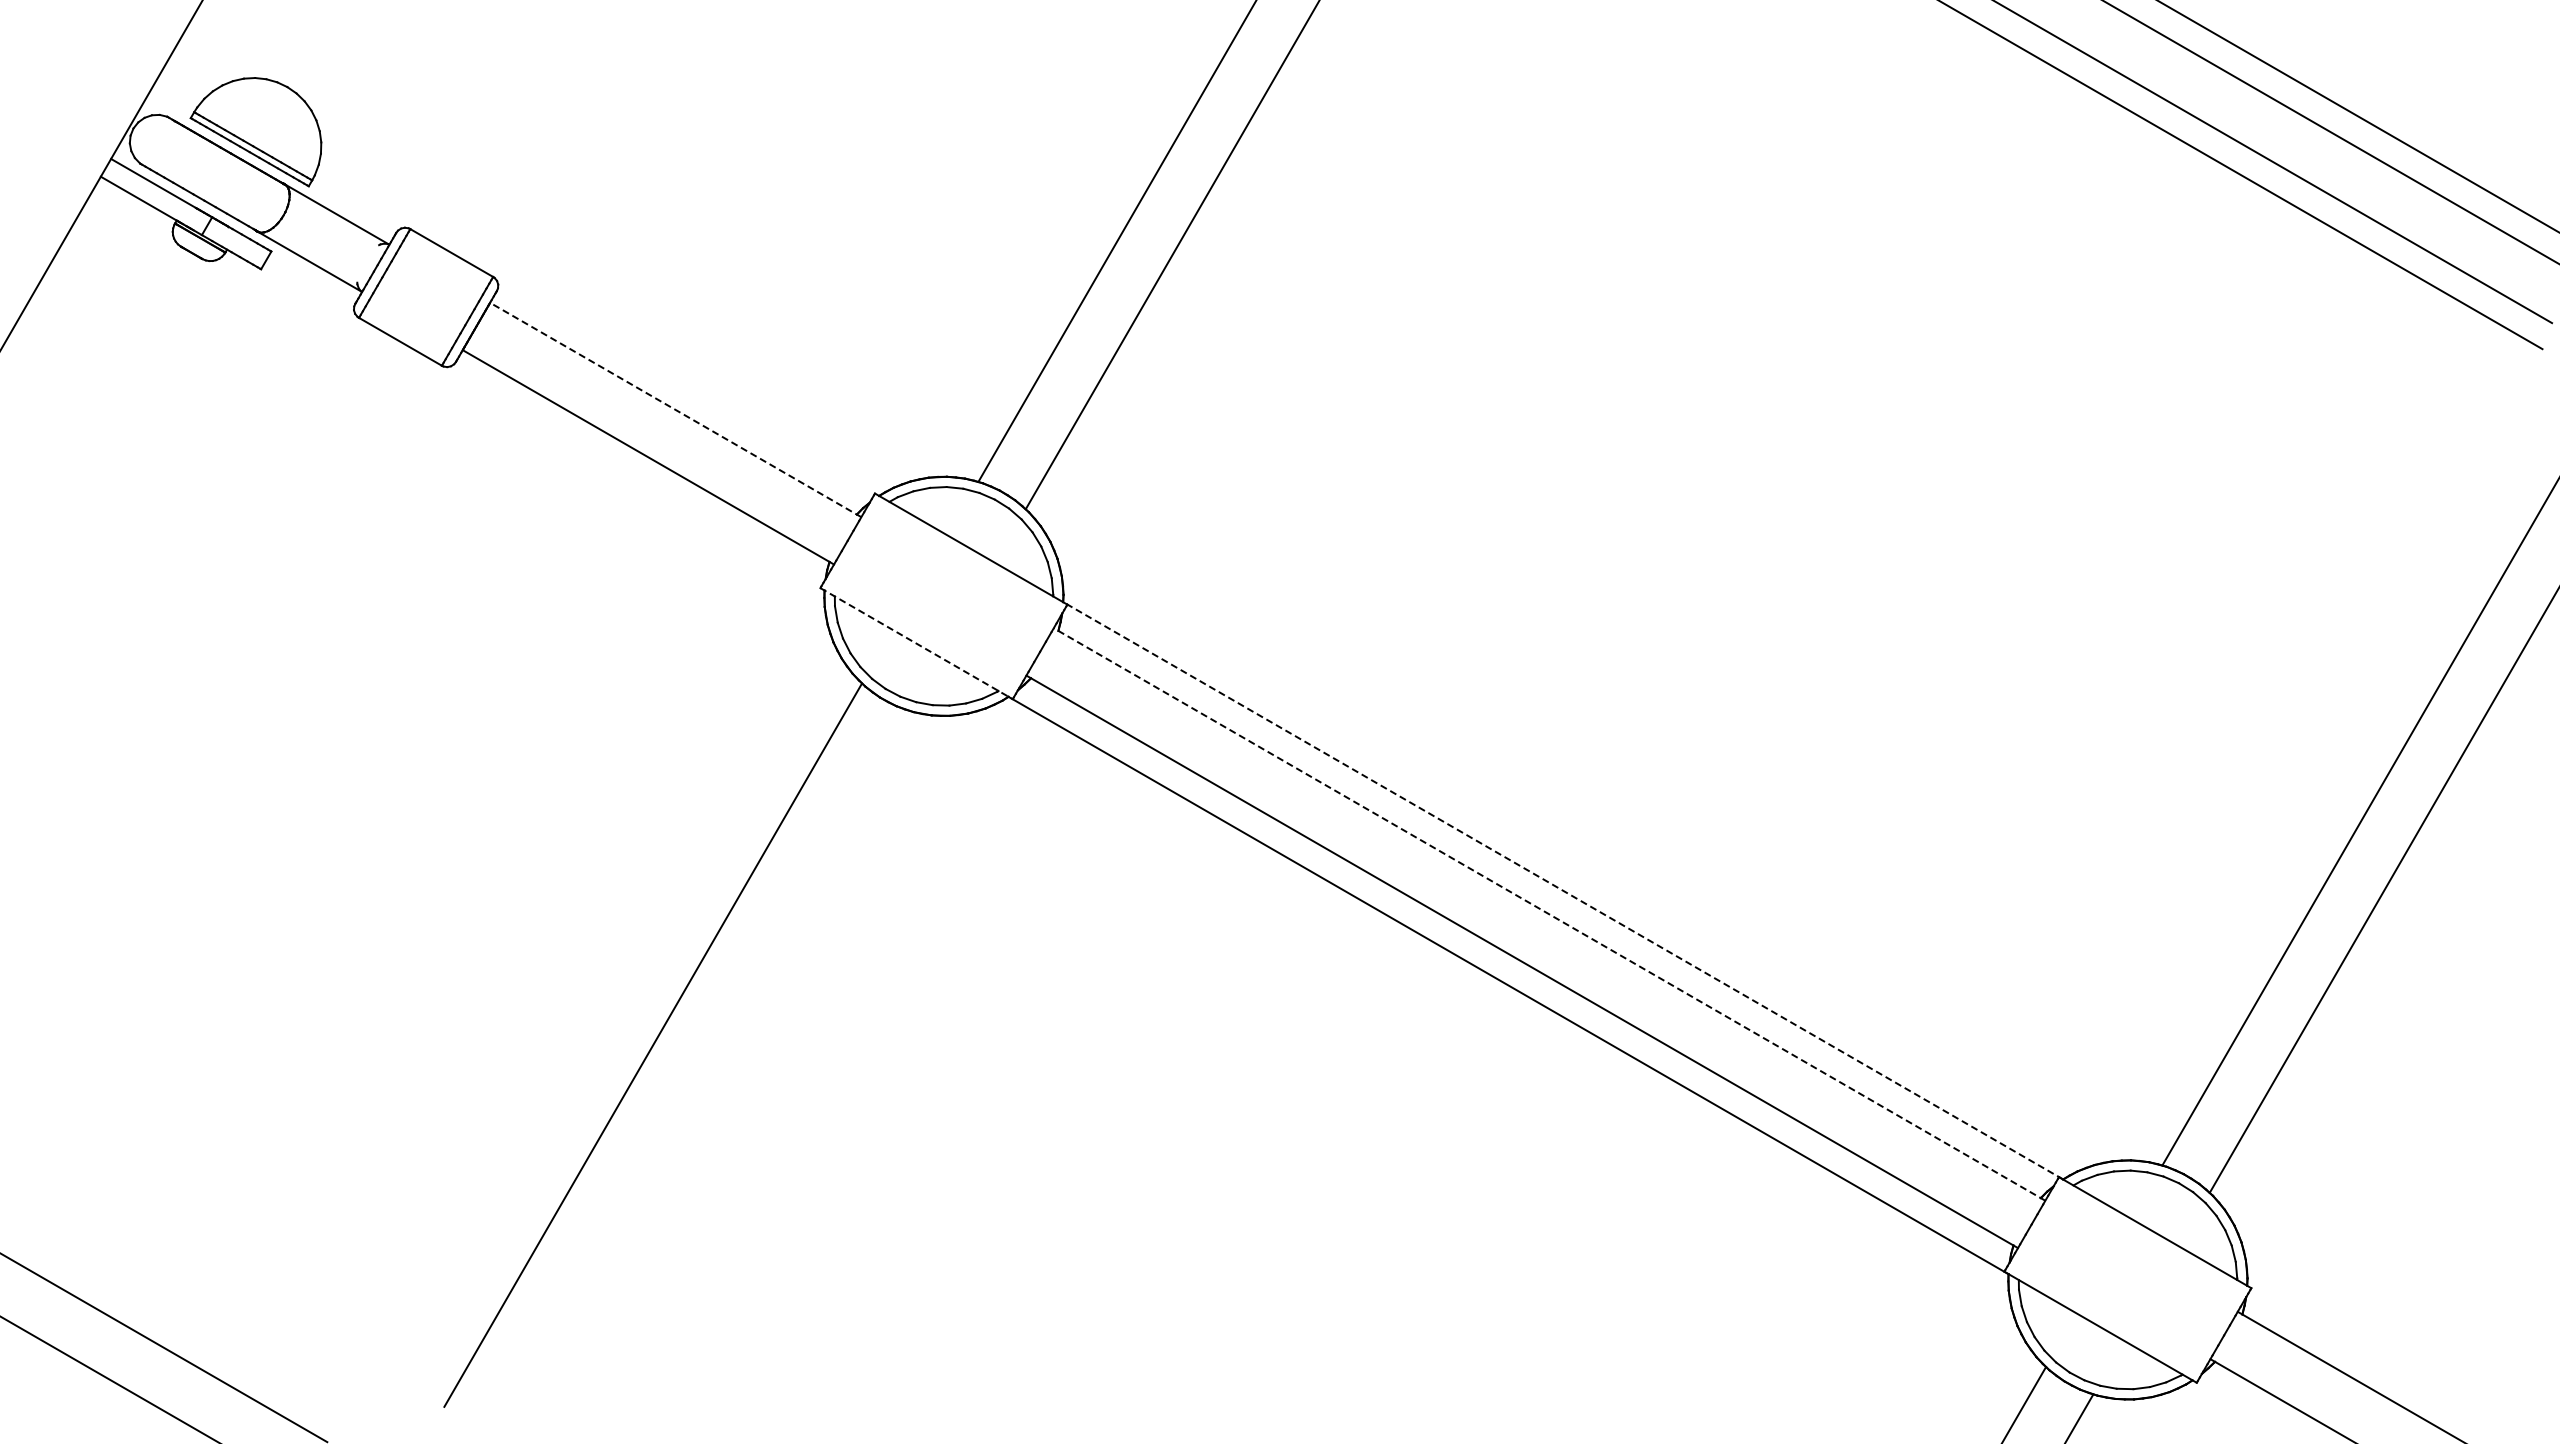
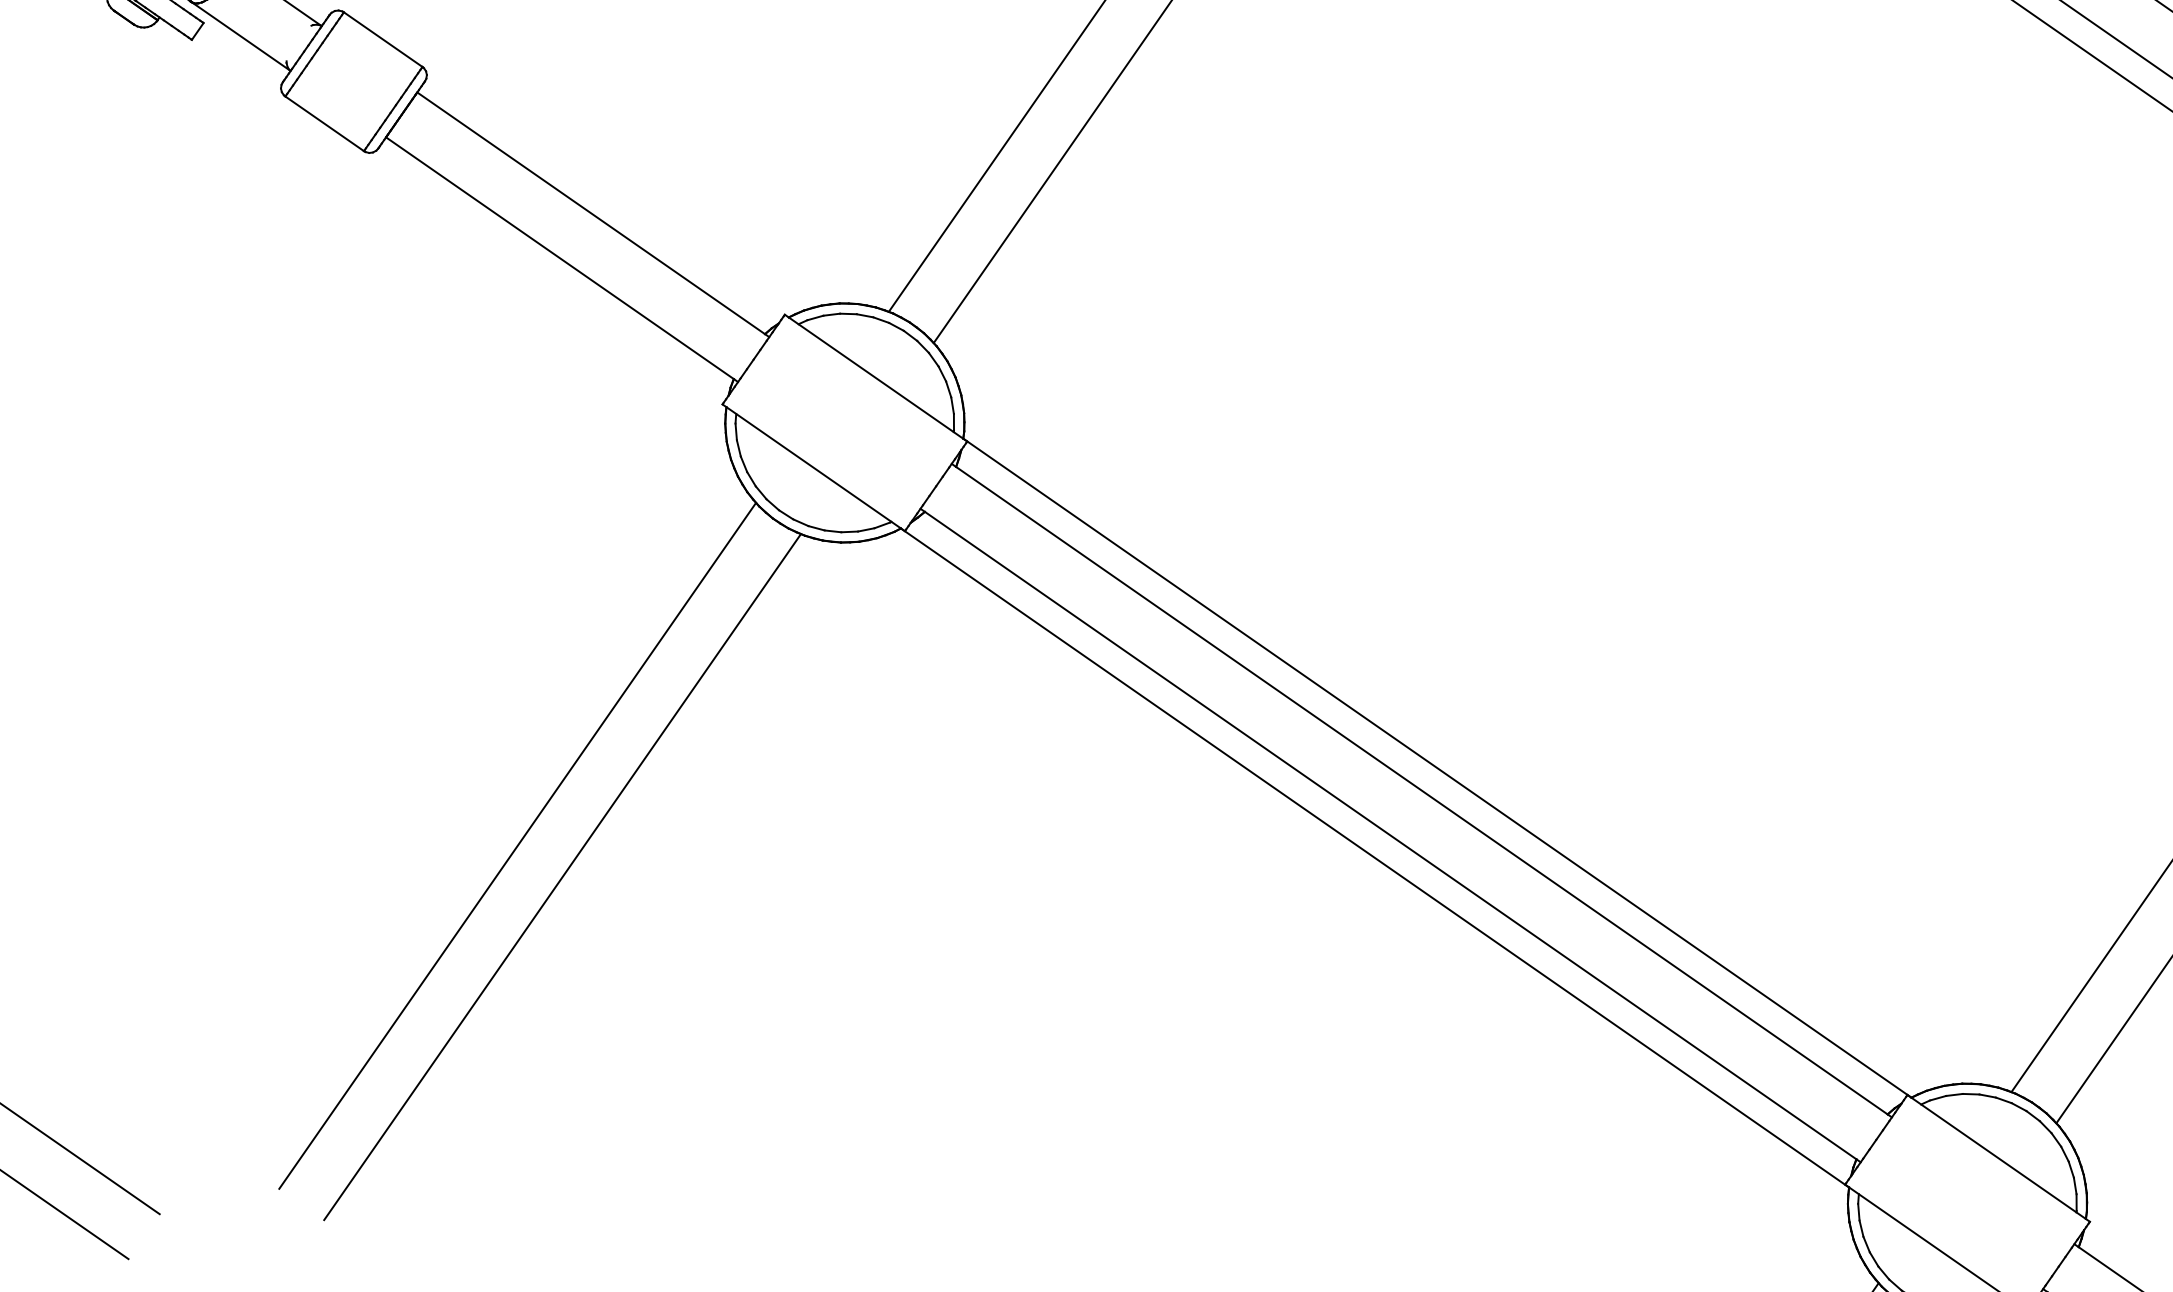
line: (675, 409) -> (593, 214), dashed -> solid
line: (917, 643) -> (814, 467), dashed -> solid
line: (1562, 890) -> (1436, 767), dashed -> solid
line: (1549, 914) -> (1421, 790), dashed -> solid
line: (700, 1072) -> (562, 877), added

